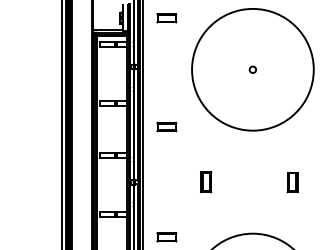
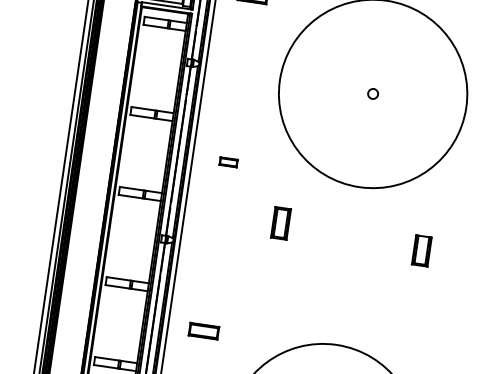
part: (166, 126) -> (228, 161), size x0.6
part: (206, 182) -> (281, 224), moved
part: (292, 182) -> (421, 250), moved

